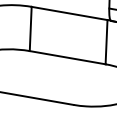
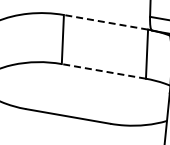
line: (70, 13) -> (106, 22), solid -> dashed
line: (67, 57) -> (103, 71), solid -> dashed

